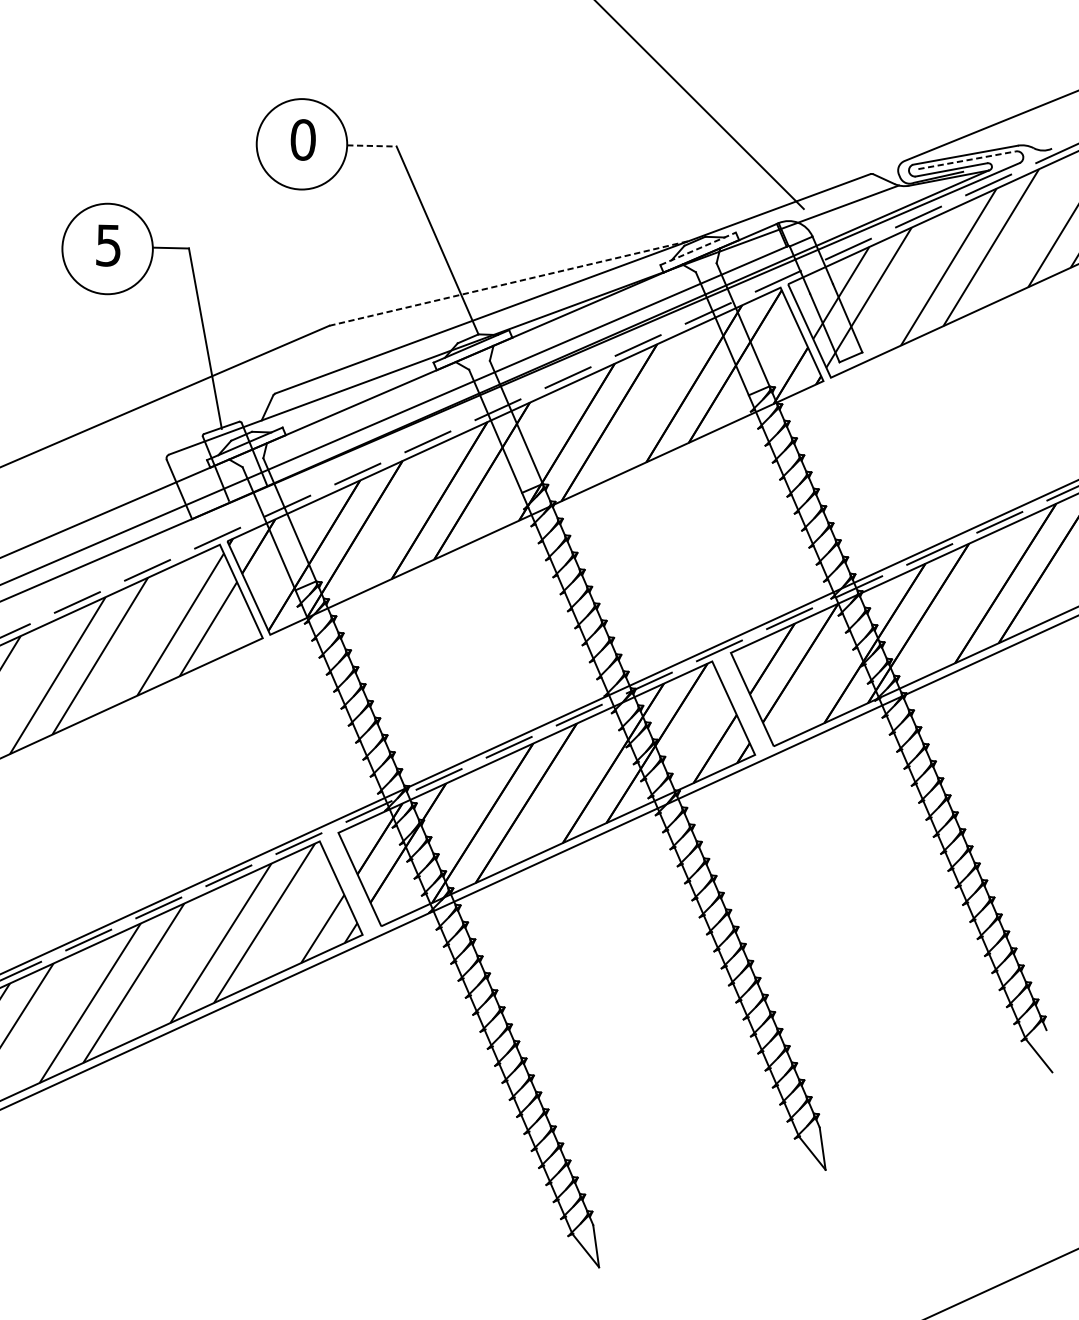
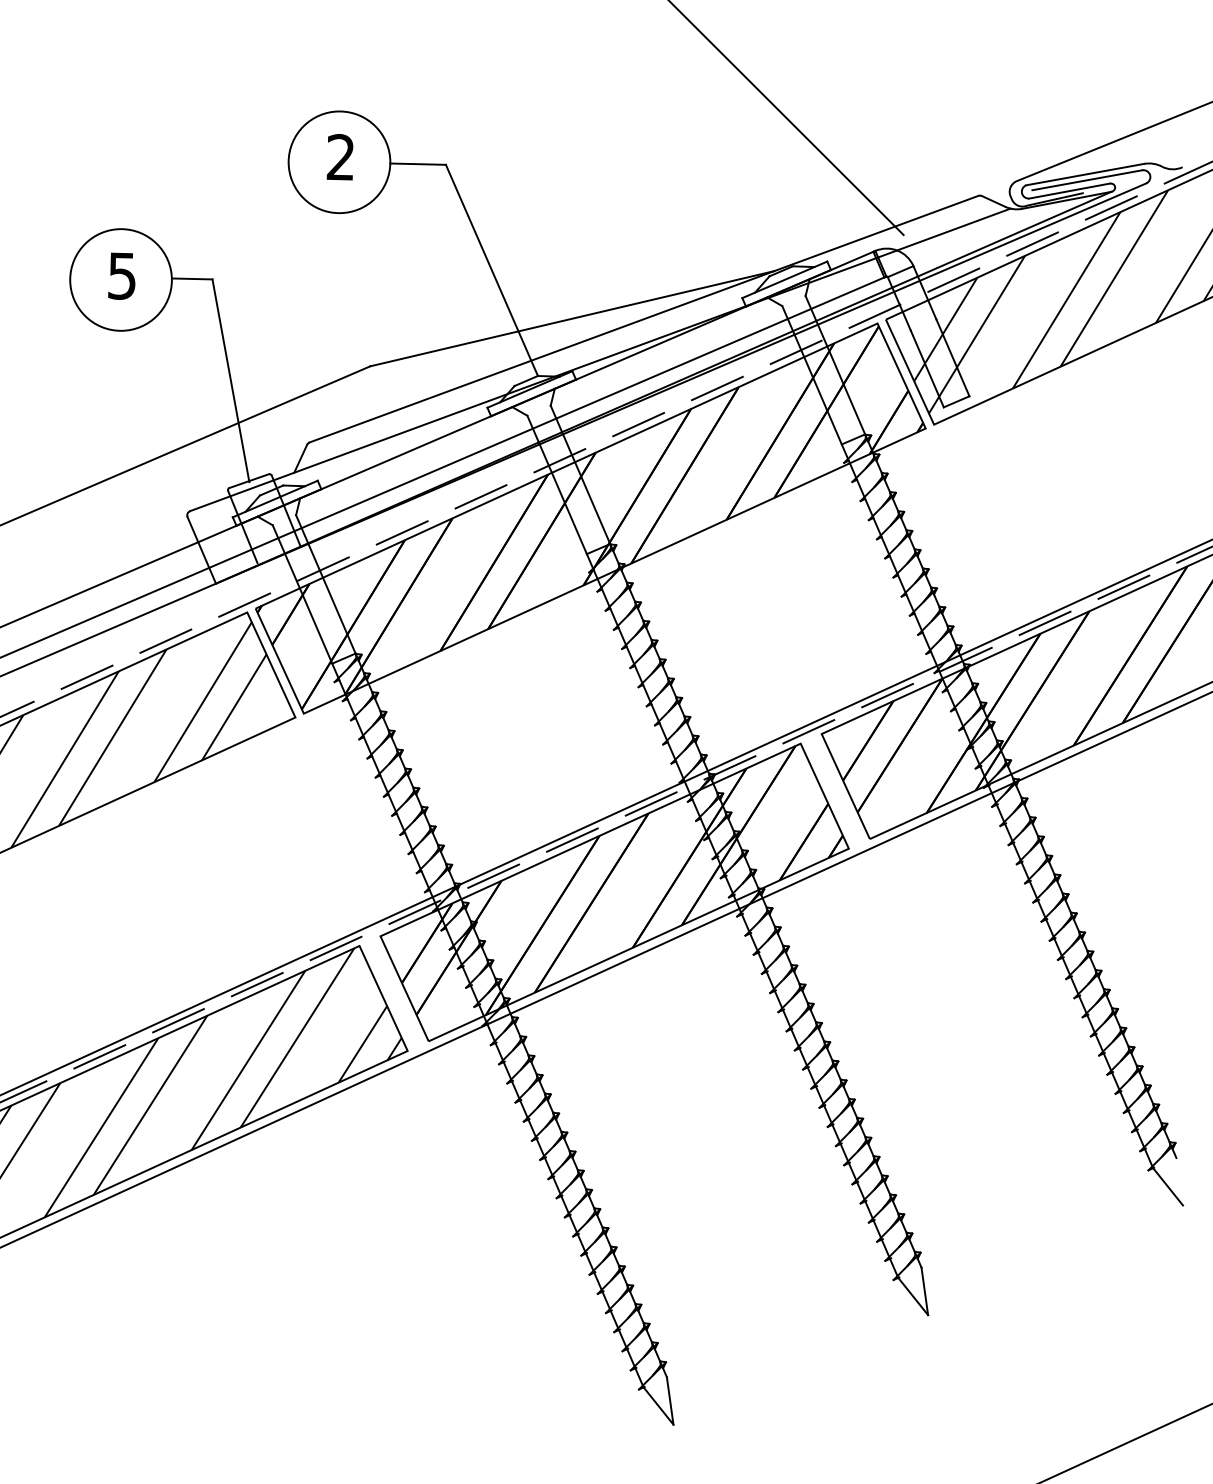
text: (302, 140) -> (340, 157), 0 -> 2
line: (372, 146) -> (418, 164), dashed -> solid
line: (967, 160) -> (1087, 180), dashed -> solid
line: (698, 248) -> (785, 279), dashed -> solid
line: (509, 283) -> (572, 318), dashed -> solid

